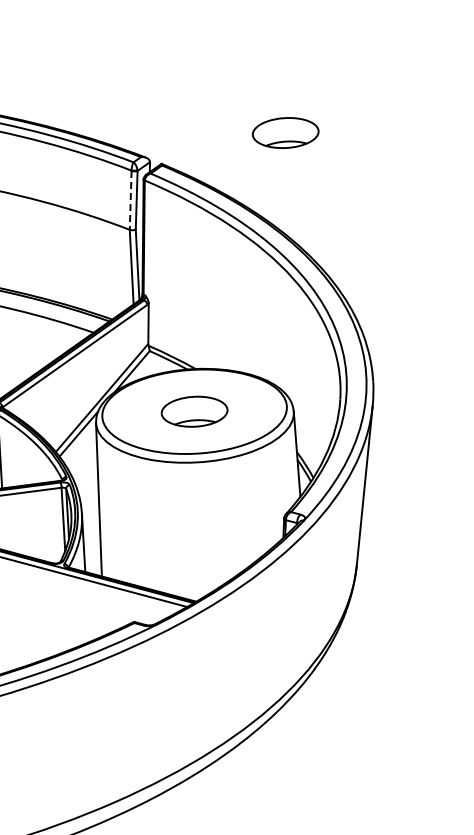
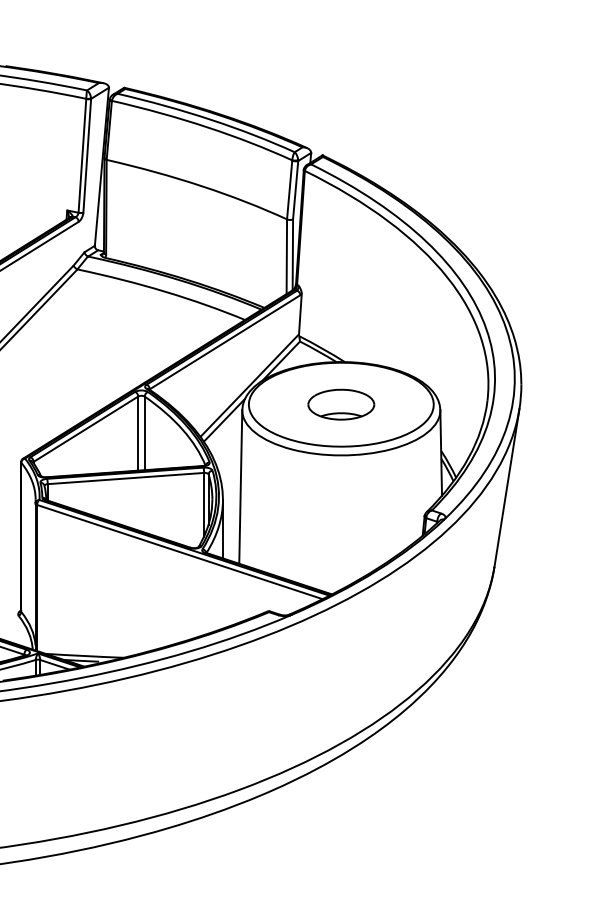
part: (285, 132) -> (448, 131), removed
line: (130, 200) -> (289, 190), dashed -> solid

